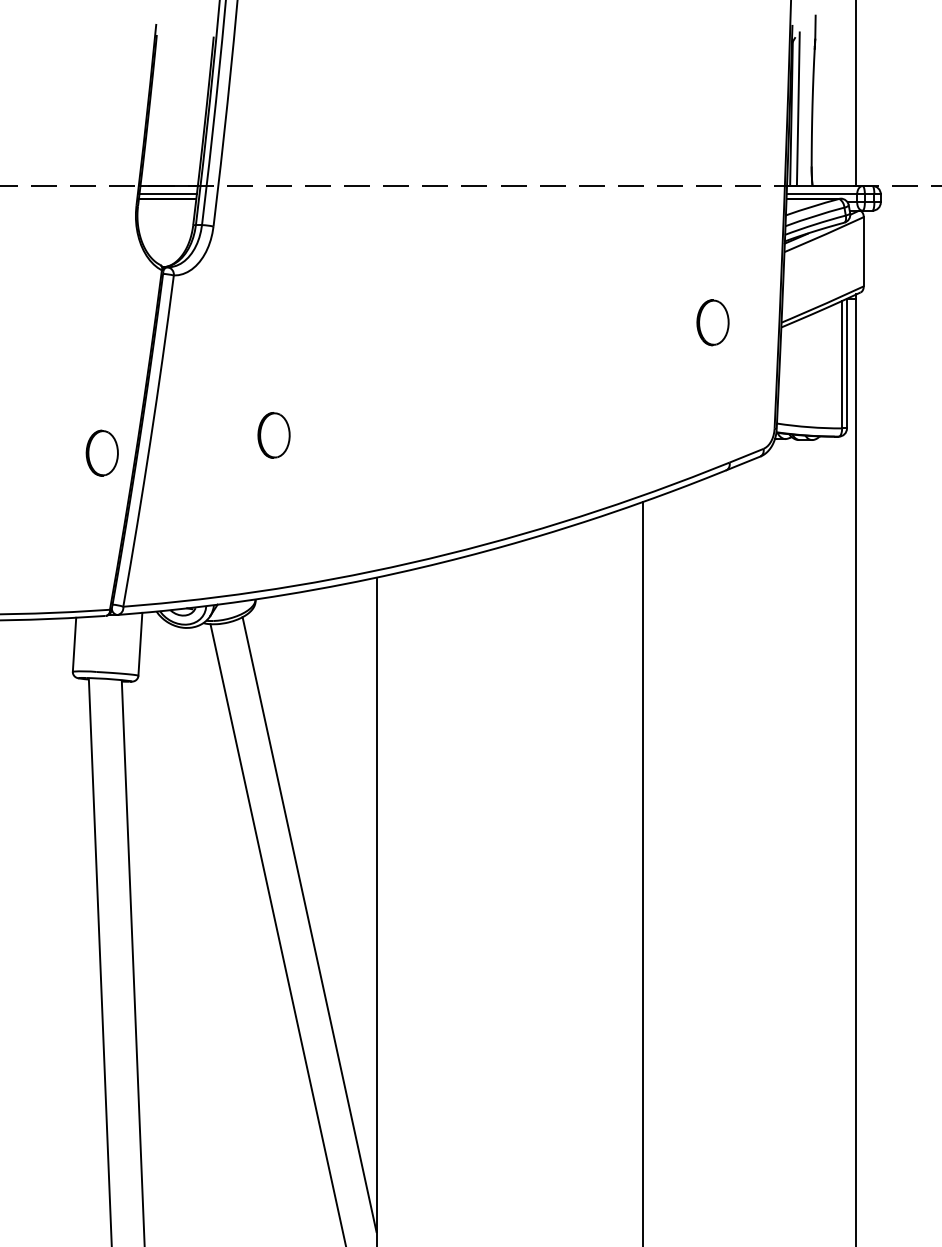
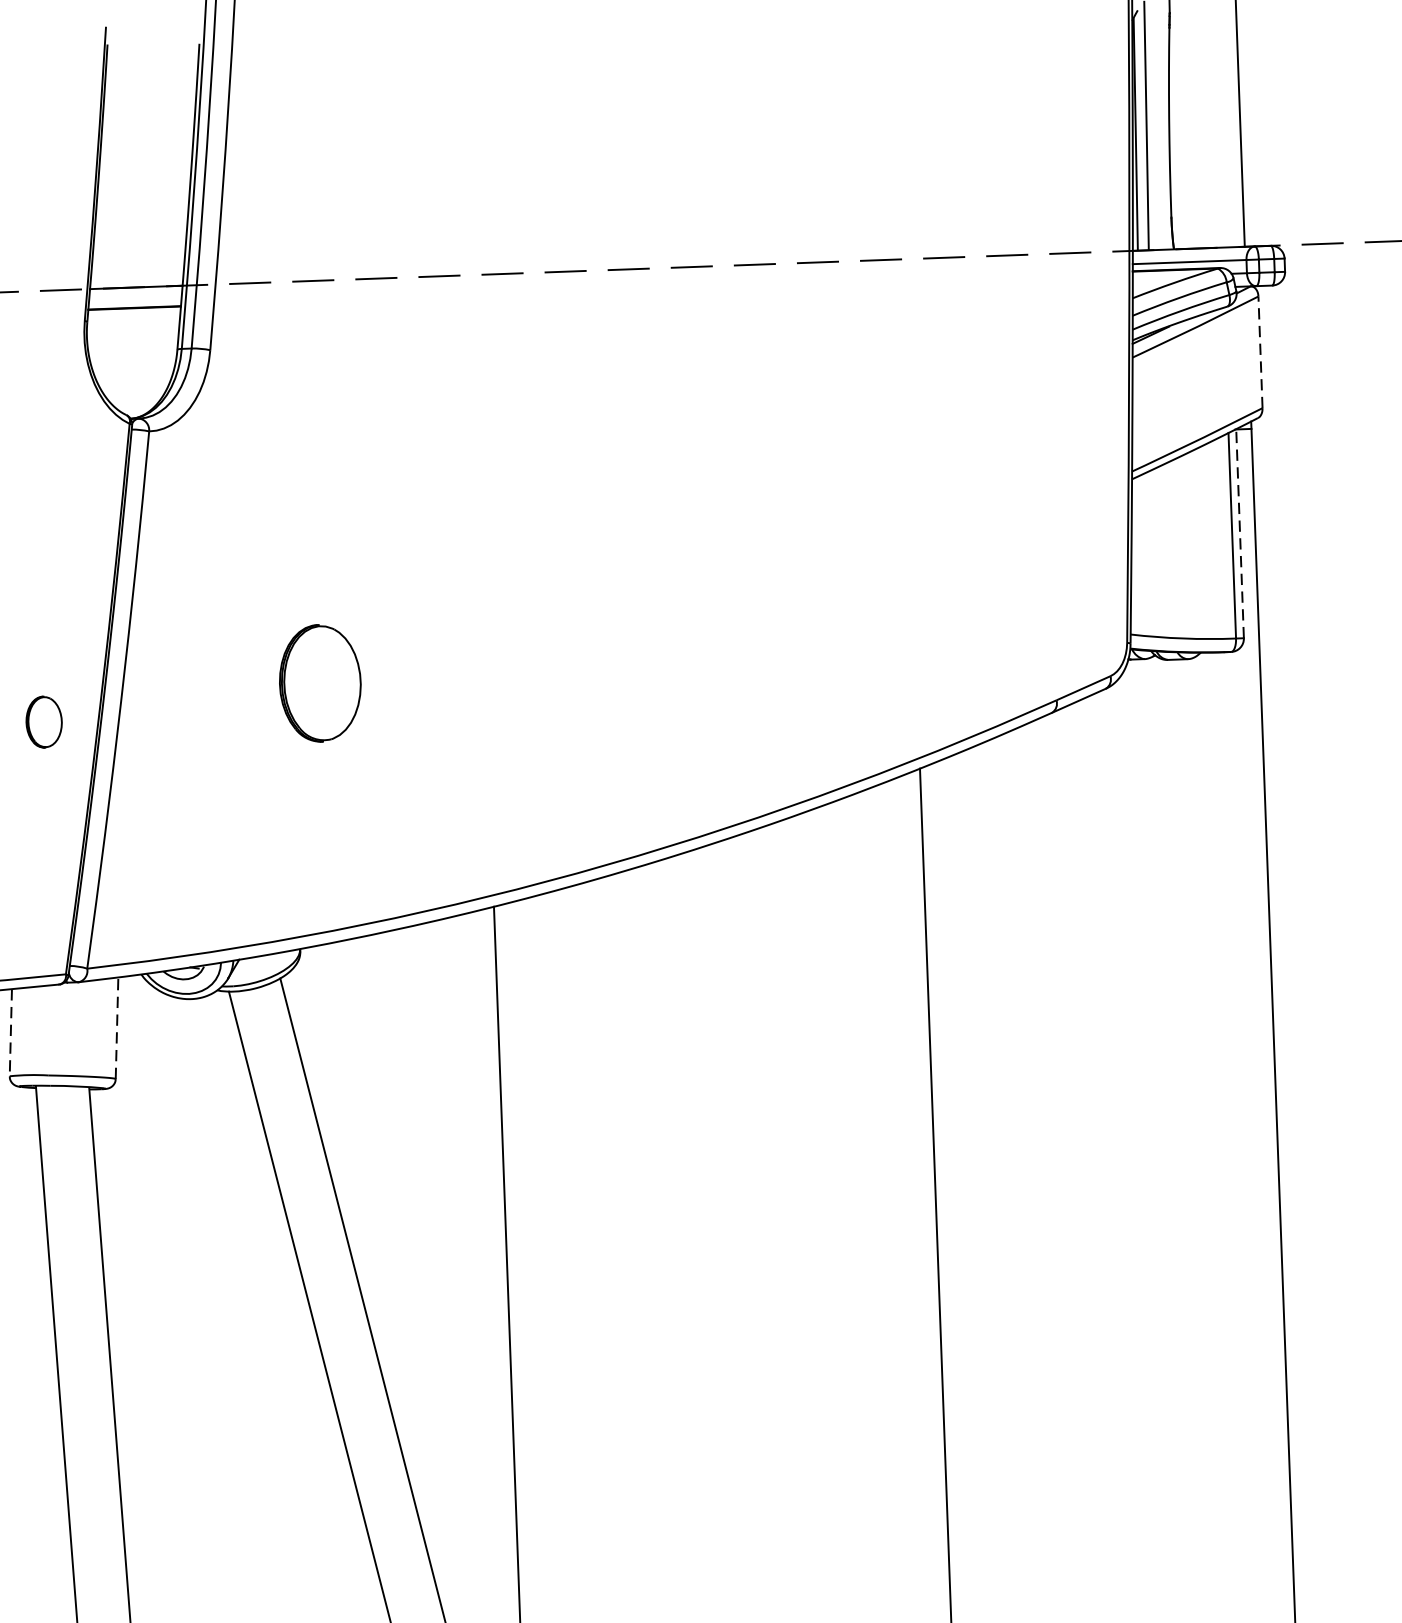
line: (167, 194) -> (134, 301), removed
line: (863, 251) -> (1260, 351), solid -> dashed
part: (712, 322) -> (1020, 475), removed
line: (846, 363) -> (1239, 533), solid -> dashed
part: (273, 435) -> (319, 683), size x1.6
part: (101, 452) -> (42, 721), size x0.7
line: (140, 643) -> (117, 1026), solid -> dashed
line: (74, 644) -> (10, 1032), solid -> dashed

